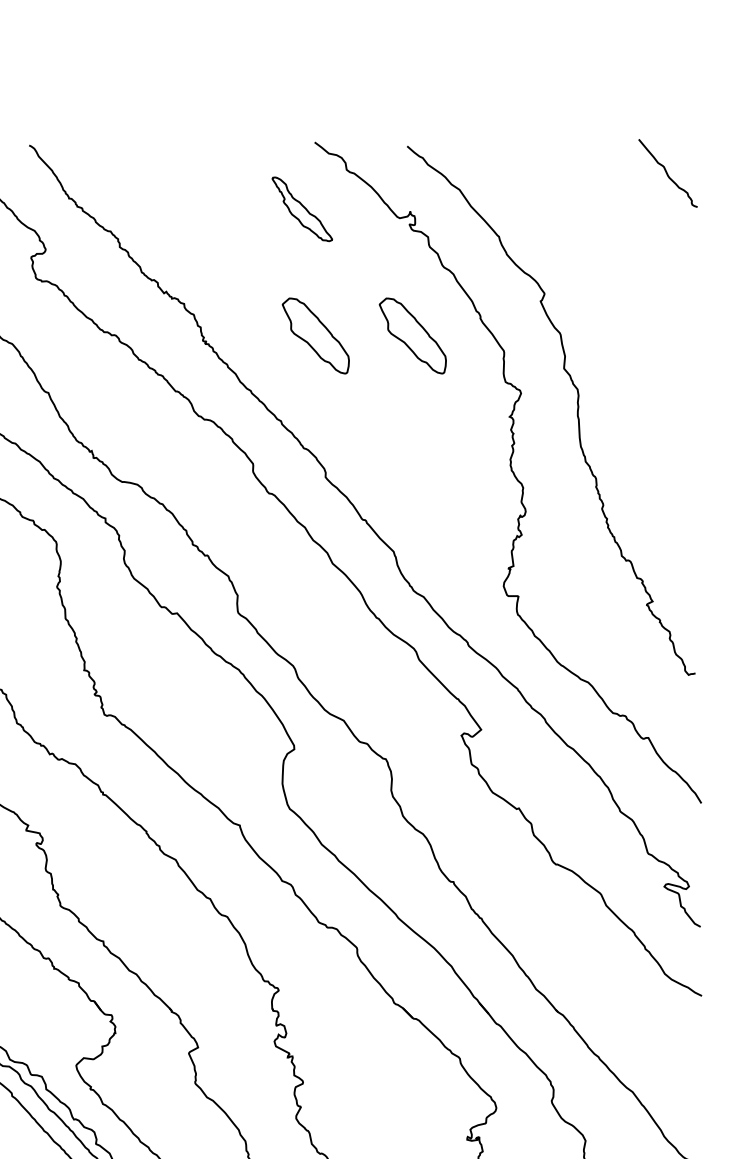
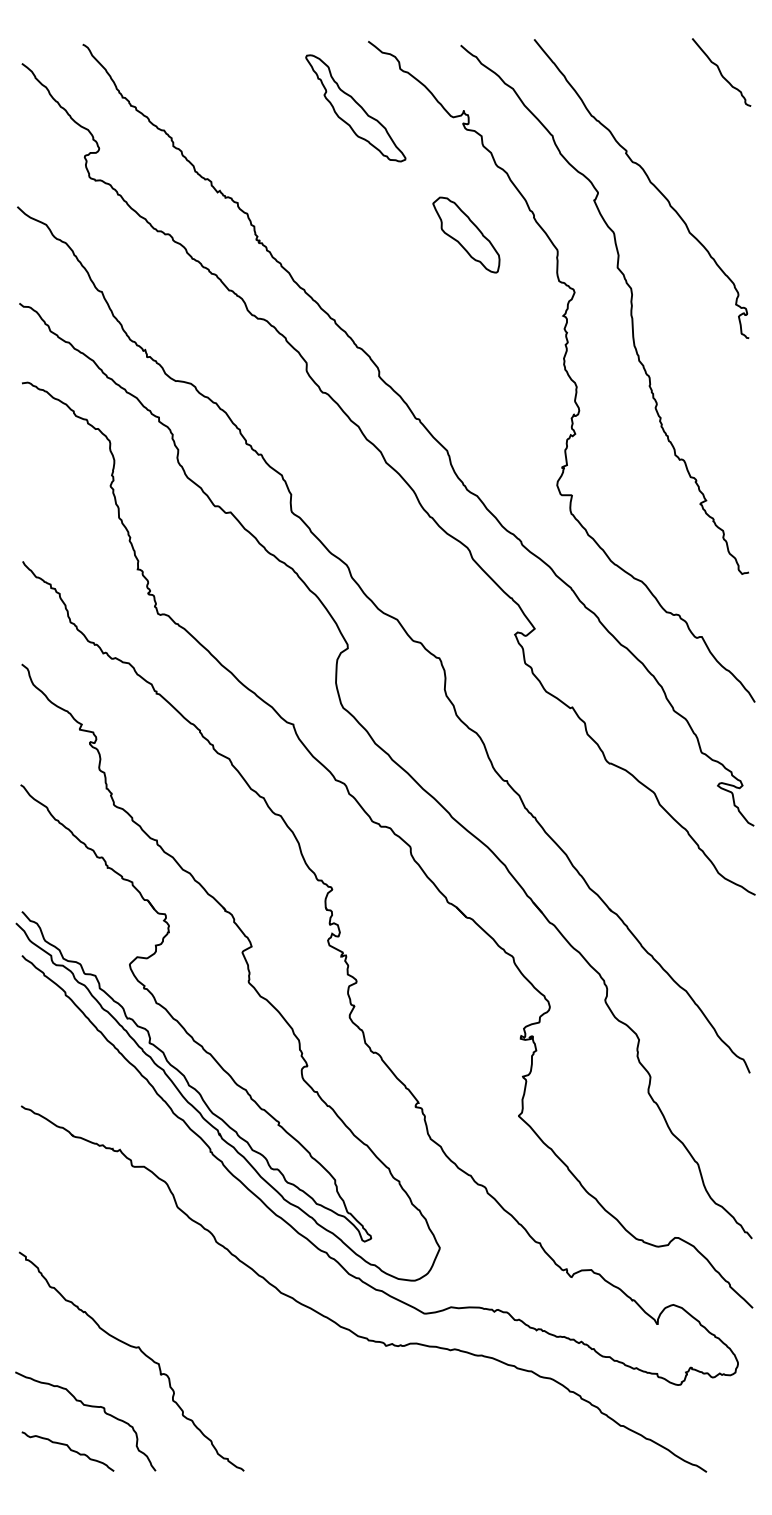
part: (301, 209) -> (355, 108), size x1.67
curve: (595, 283) -> (649, 182), added
part: (315, 335) -> (369, 234), removed

